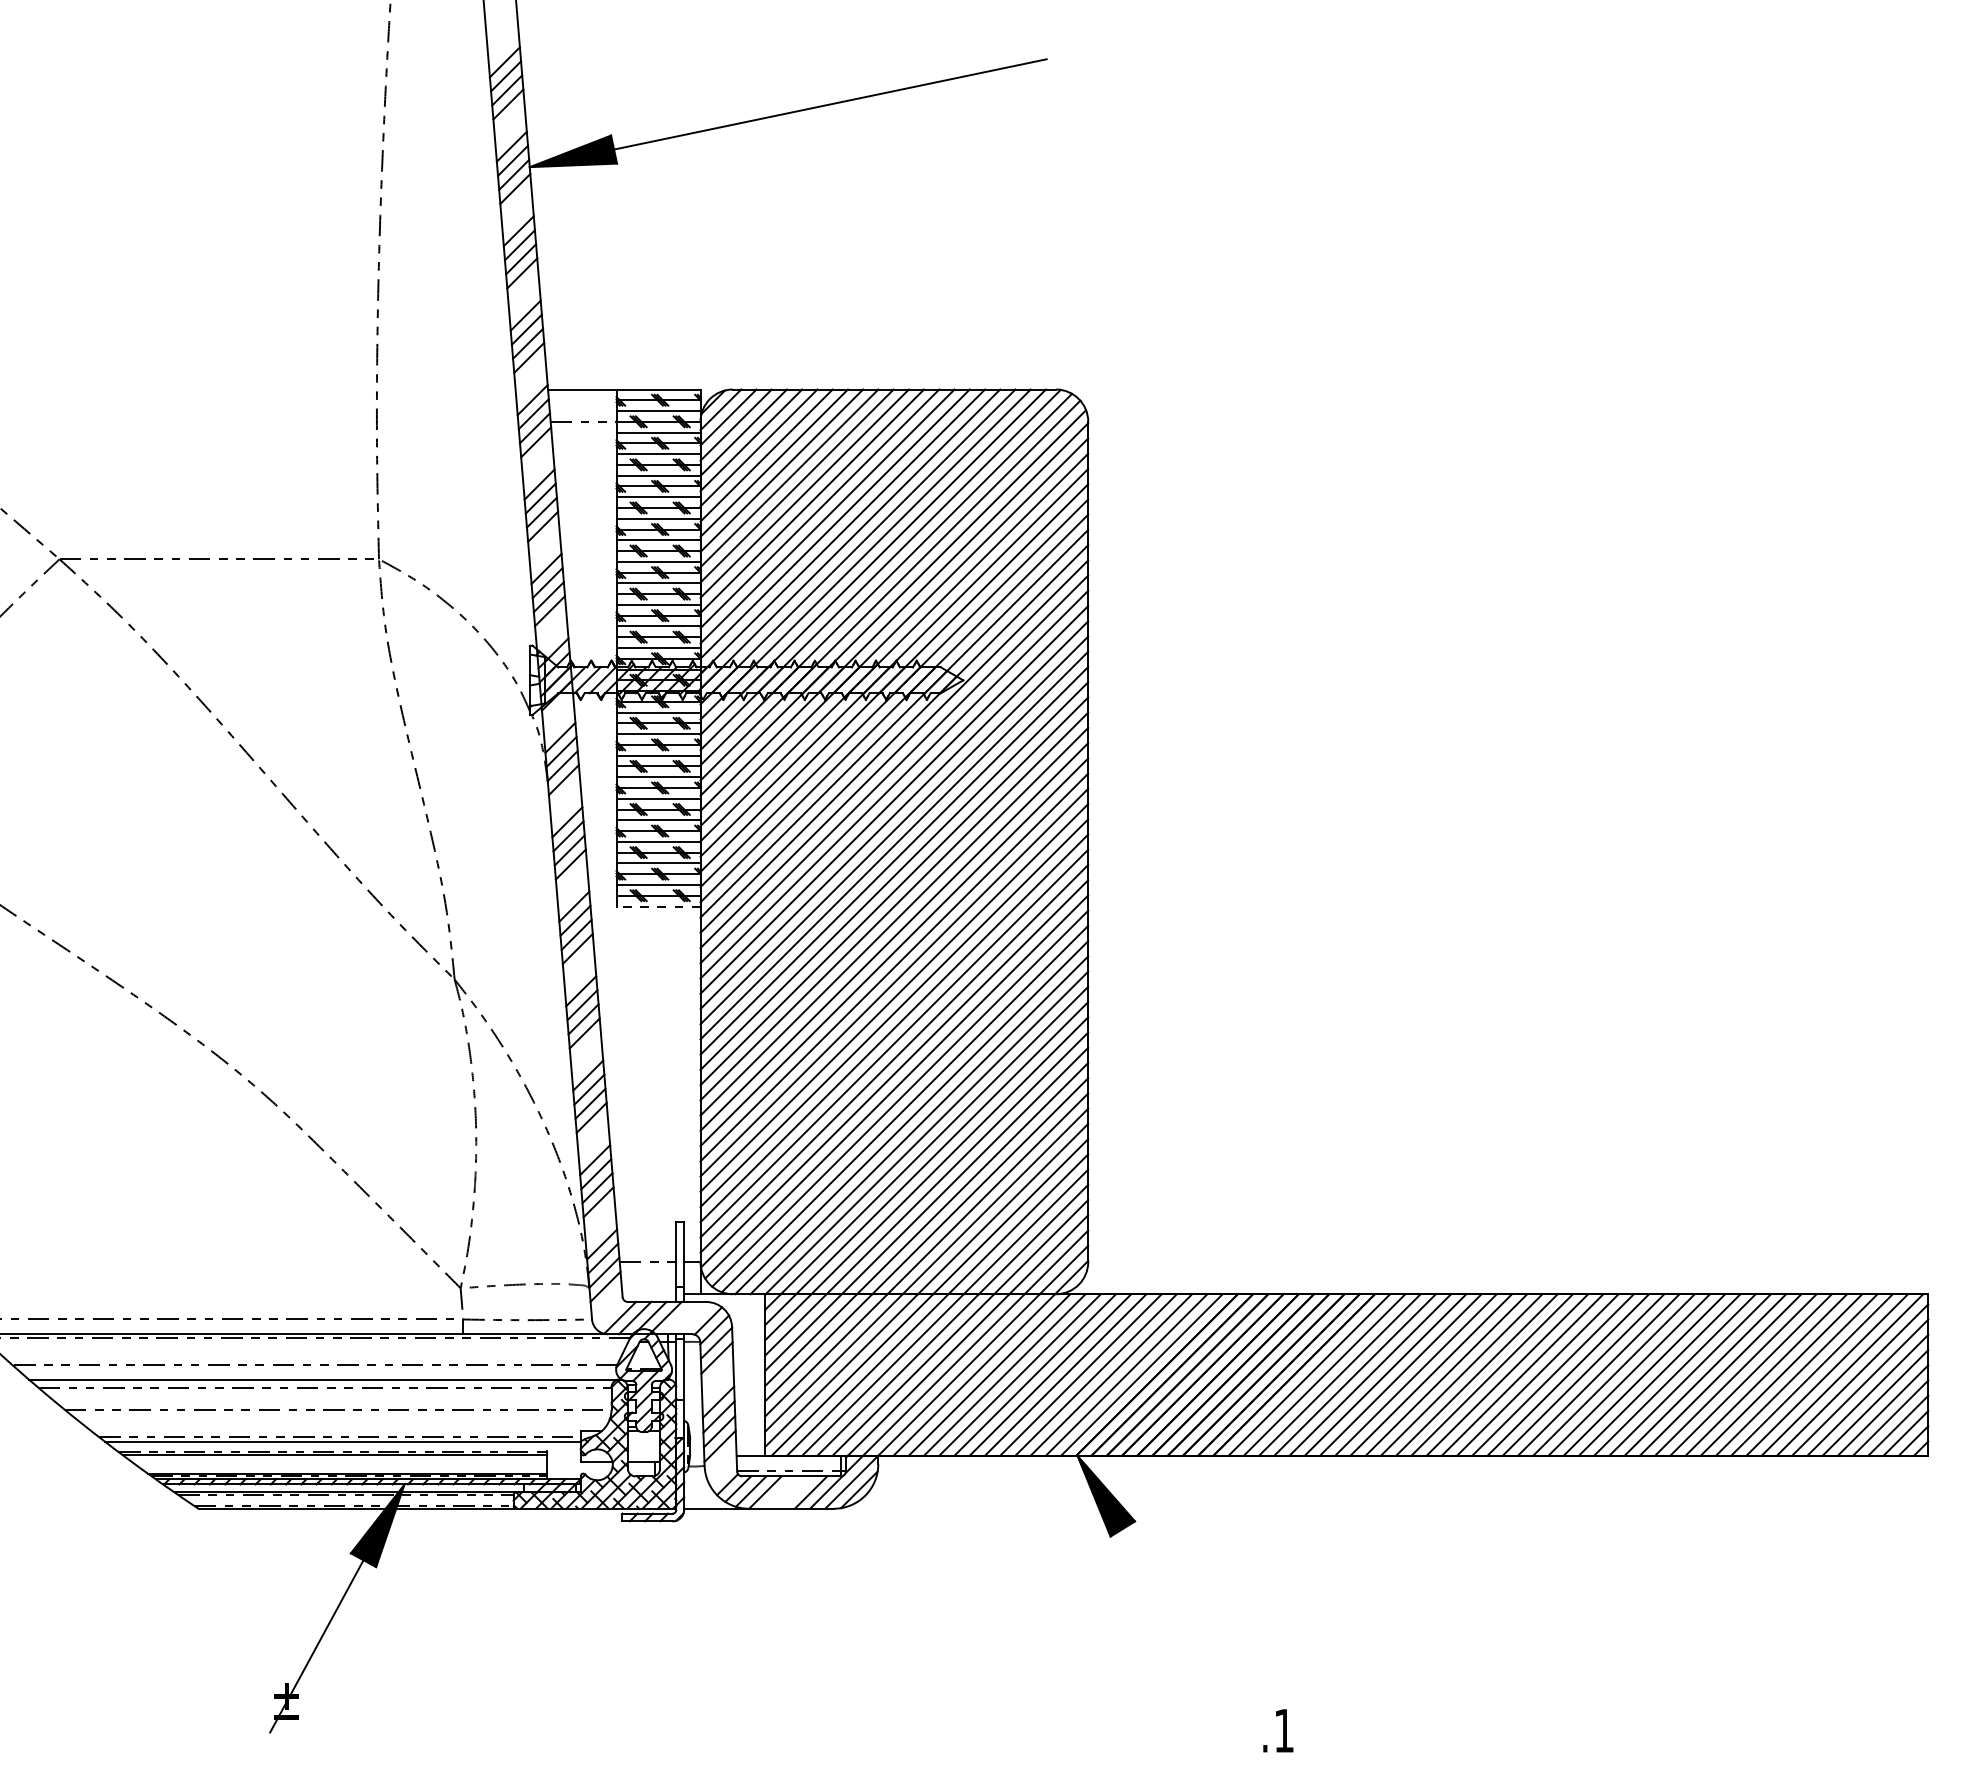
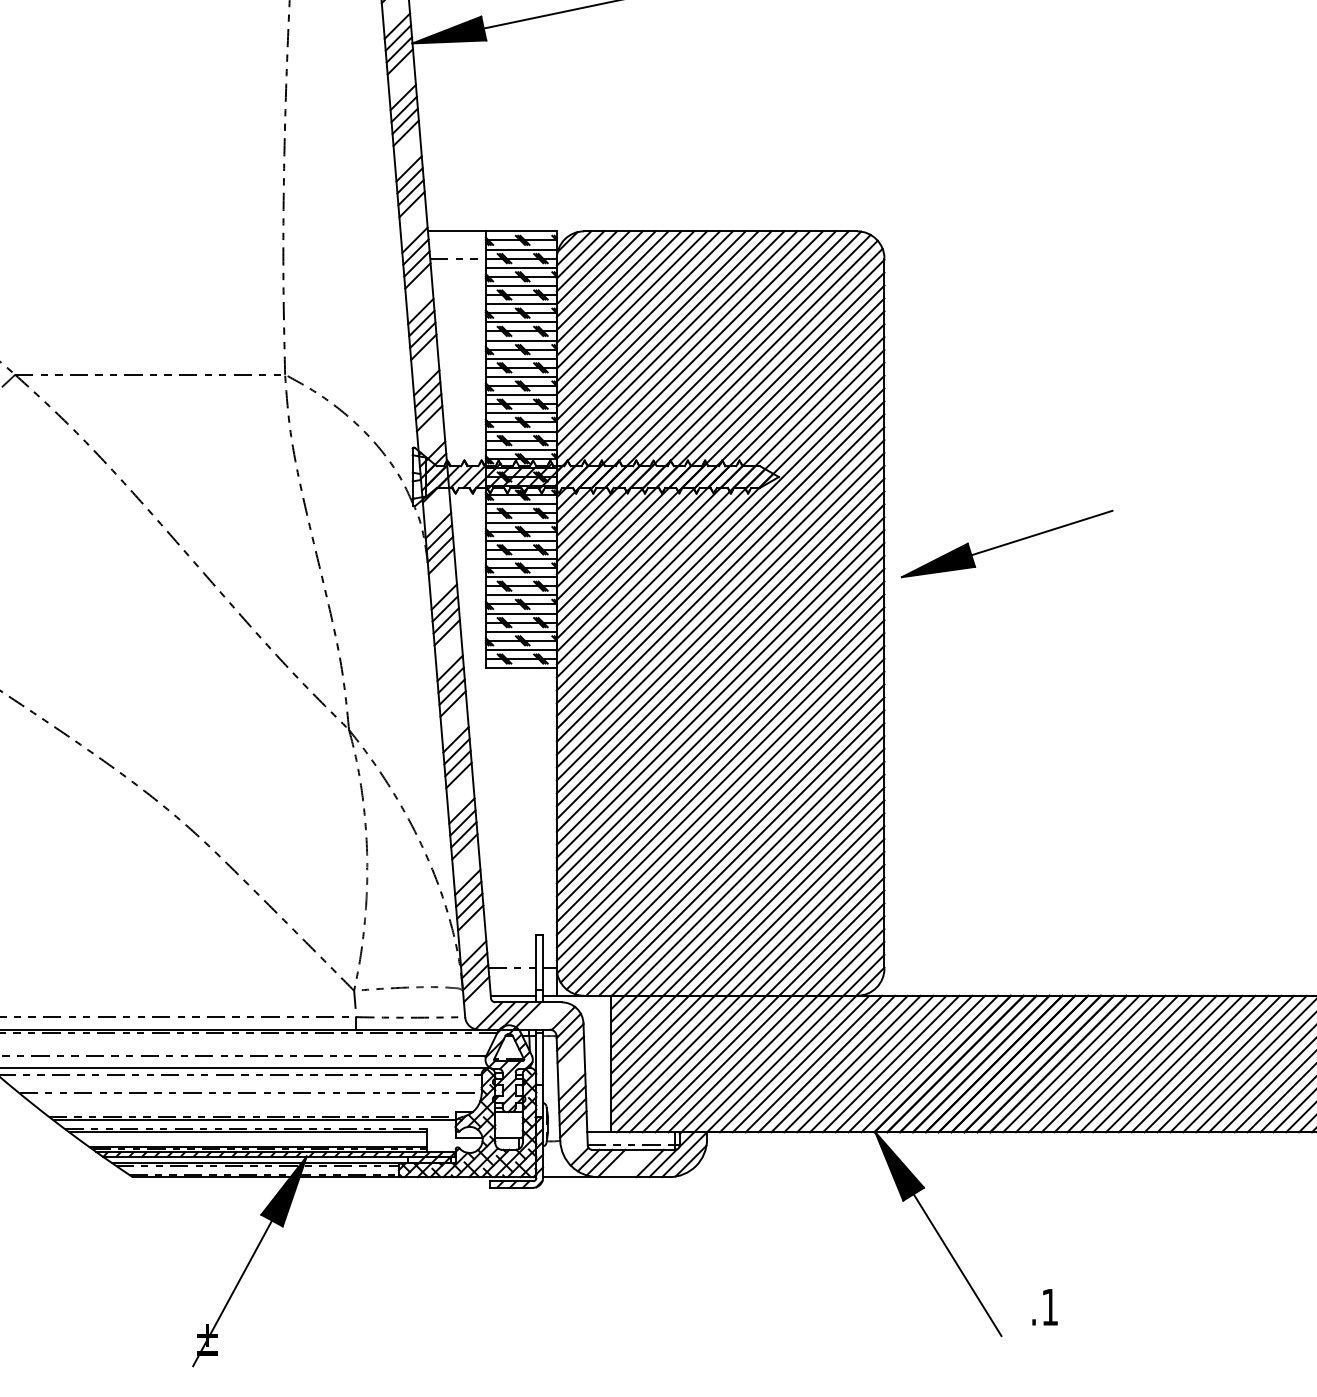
part: (1233, 759) -> (1007, 543), added
line: (658, 906) -> (521, 668), dashed -> solid
line: (649, 1294) -> (513, 996), added
line: (1174, 1612) -> (957, 1264), added
text: (1278, 1730) -> (1045, 1306), moved

